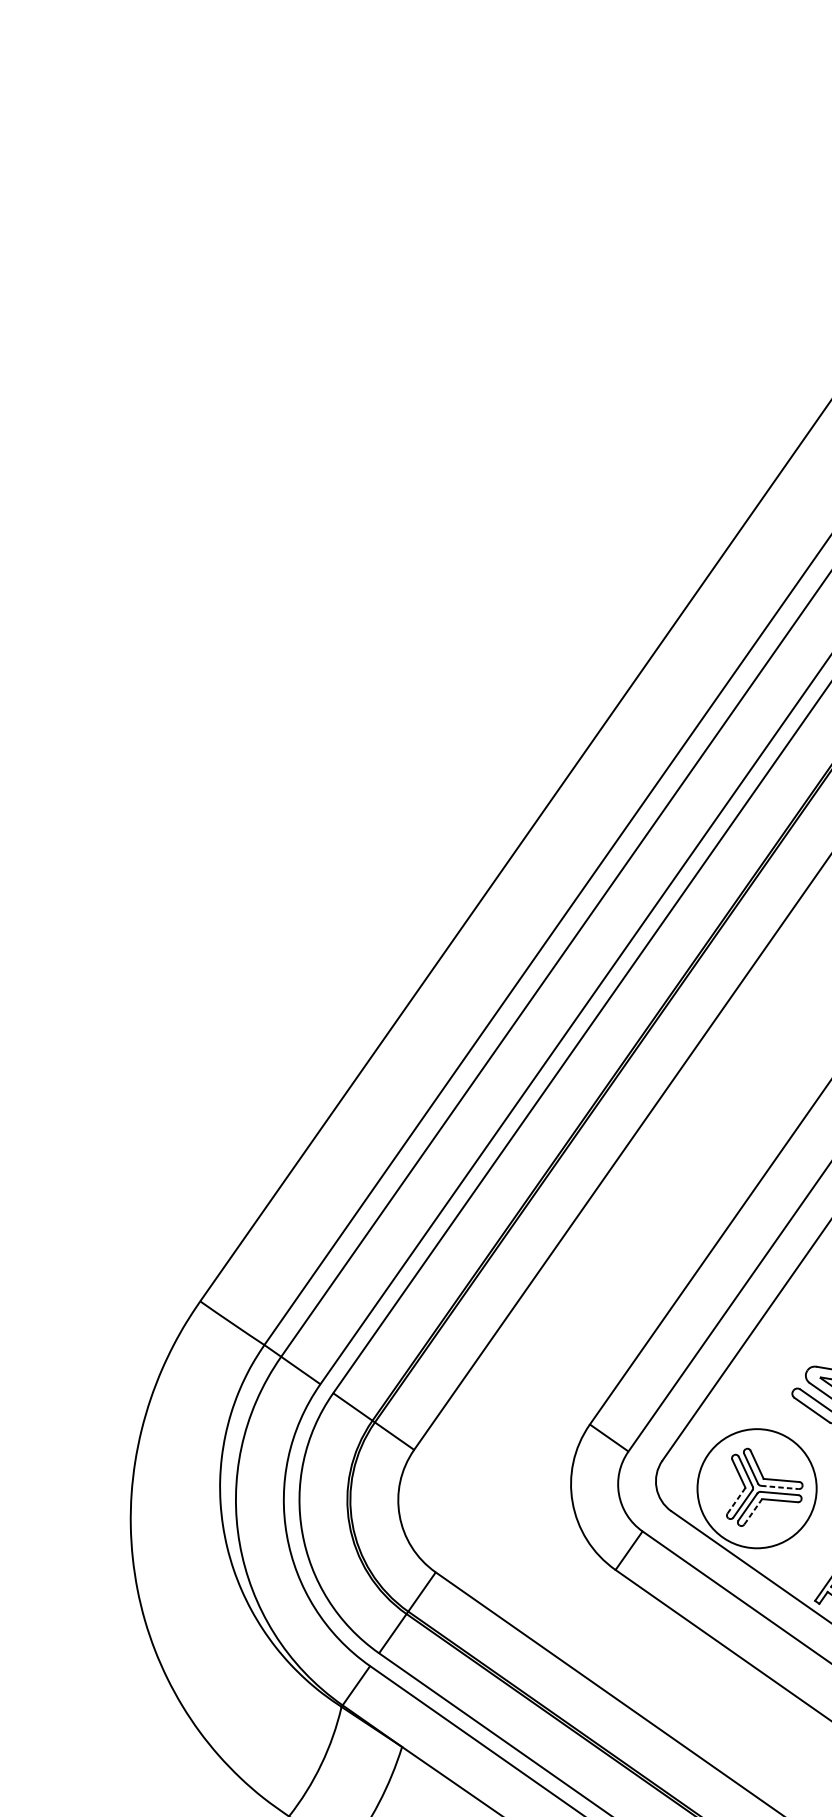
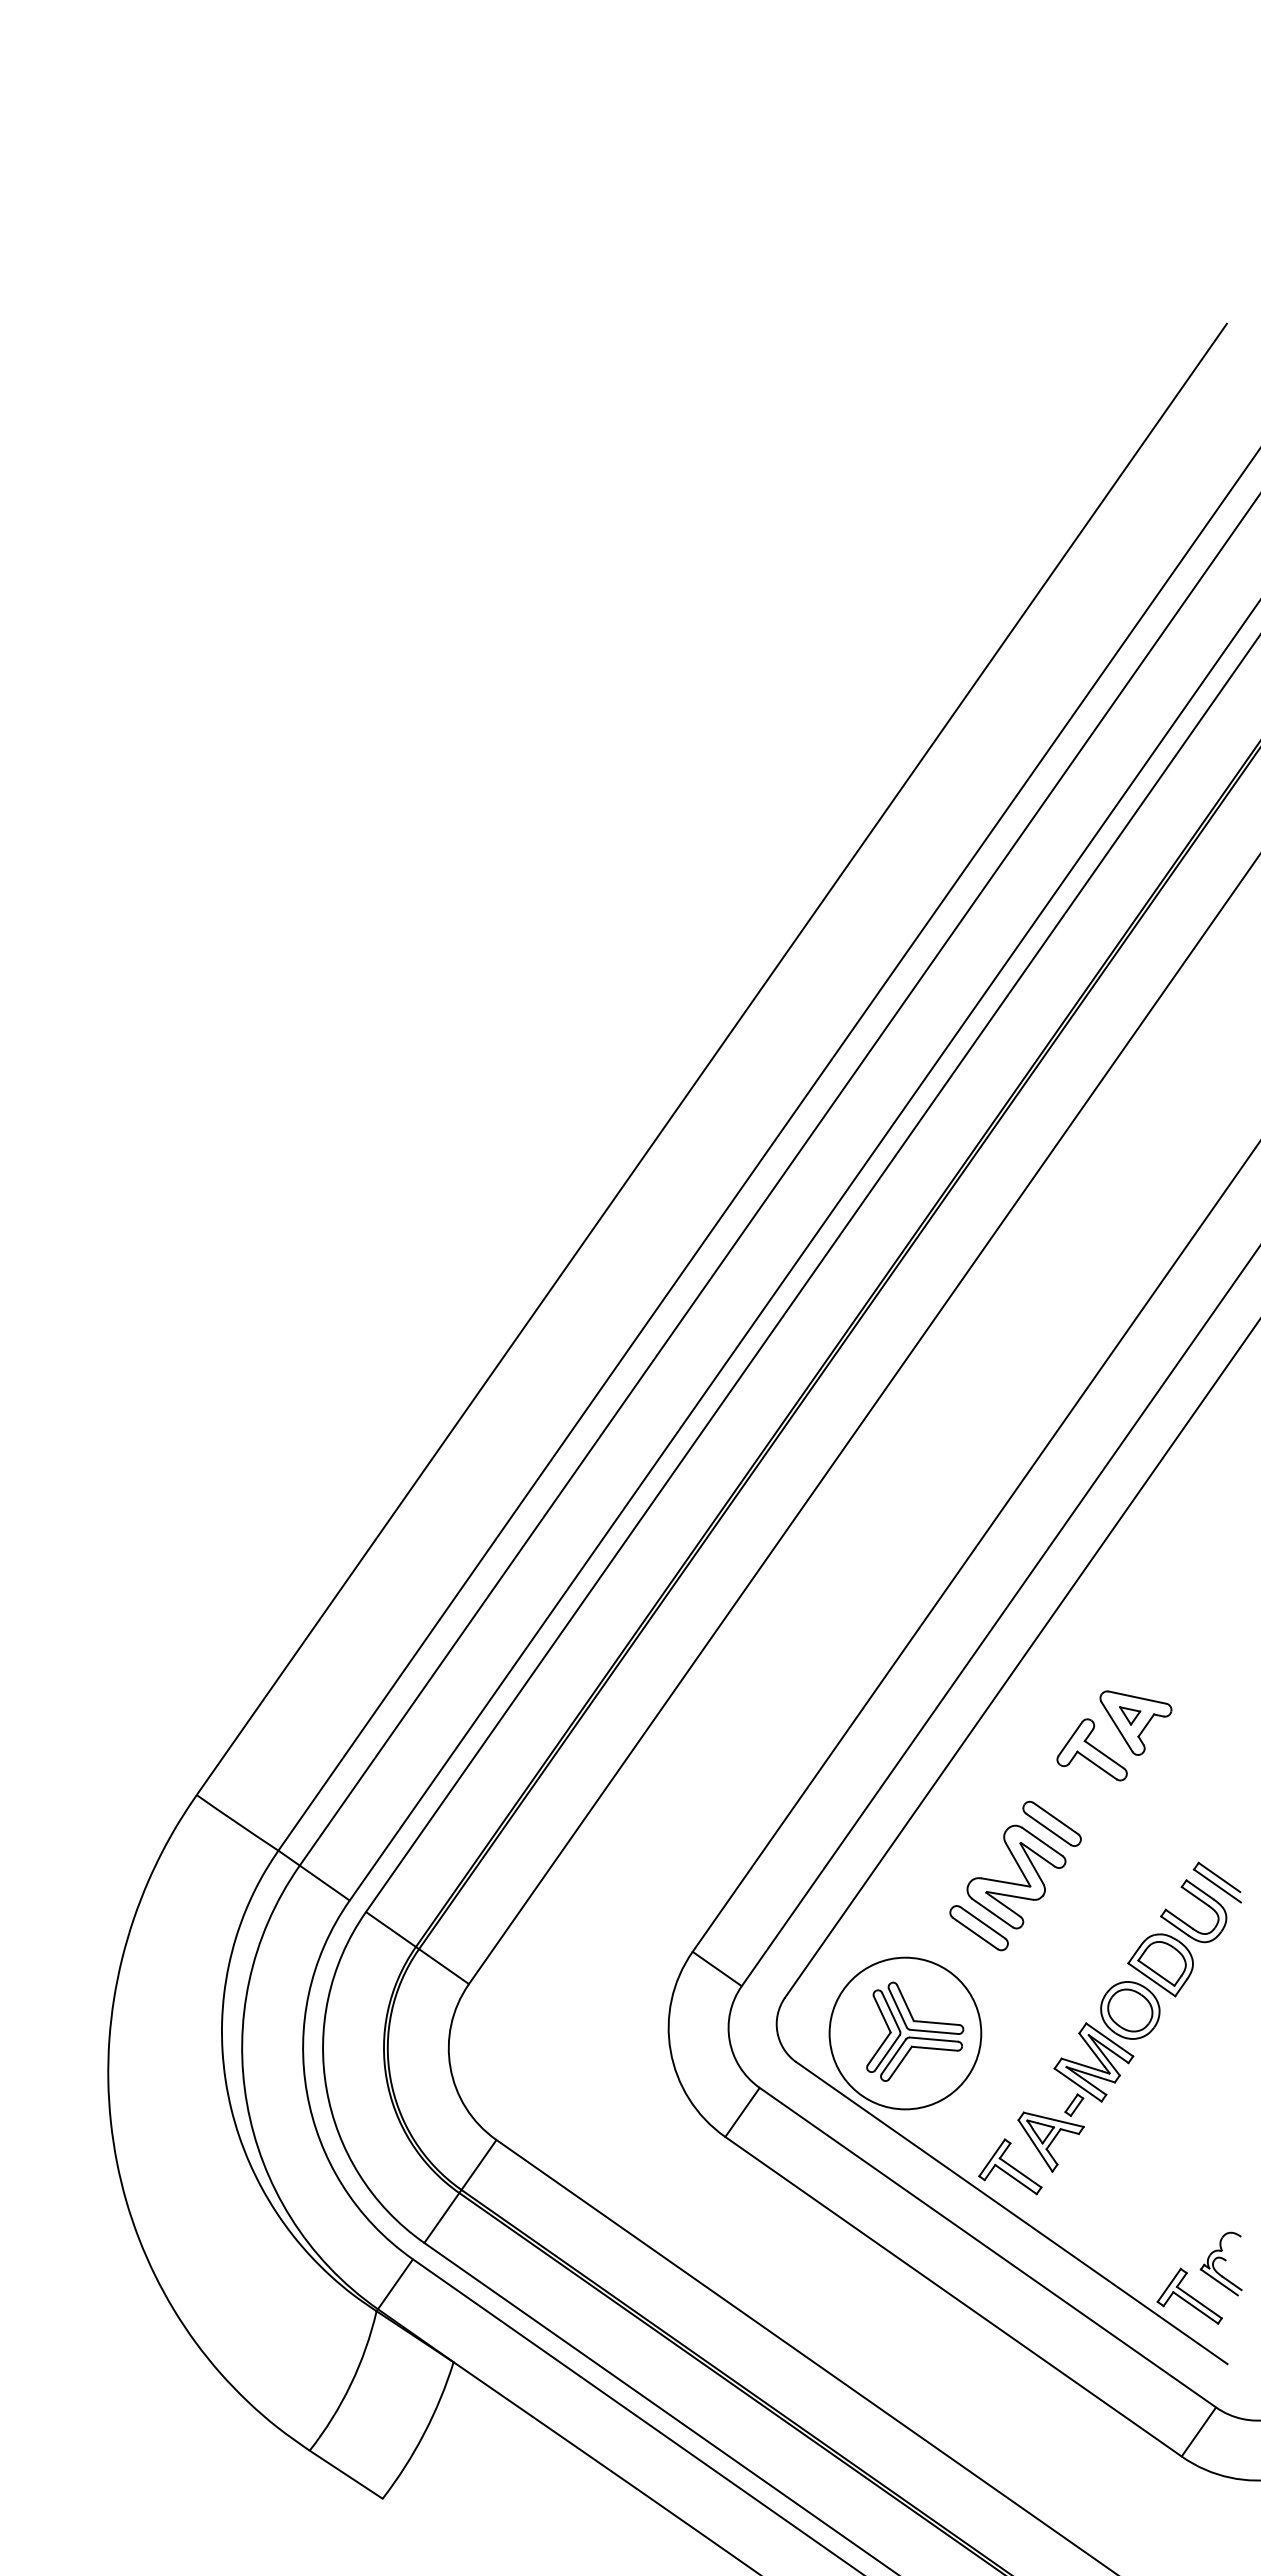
line: (779, 1487) -> (934, 2031), dashed -> solid
line: (736, 1500) -> (879, 2048), dashed -> solid
line: (753, 1511) -> (900, 2062), dashed -> solid

